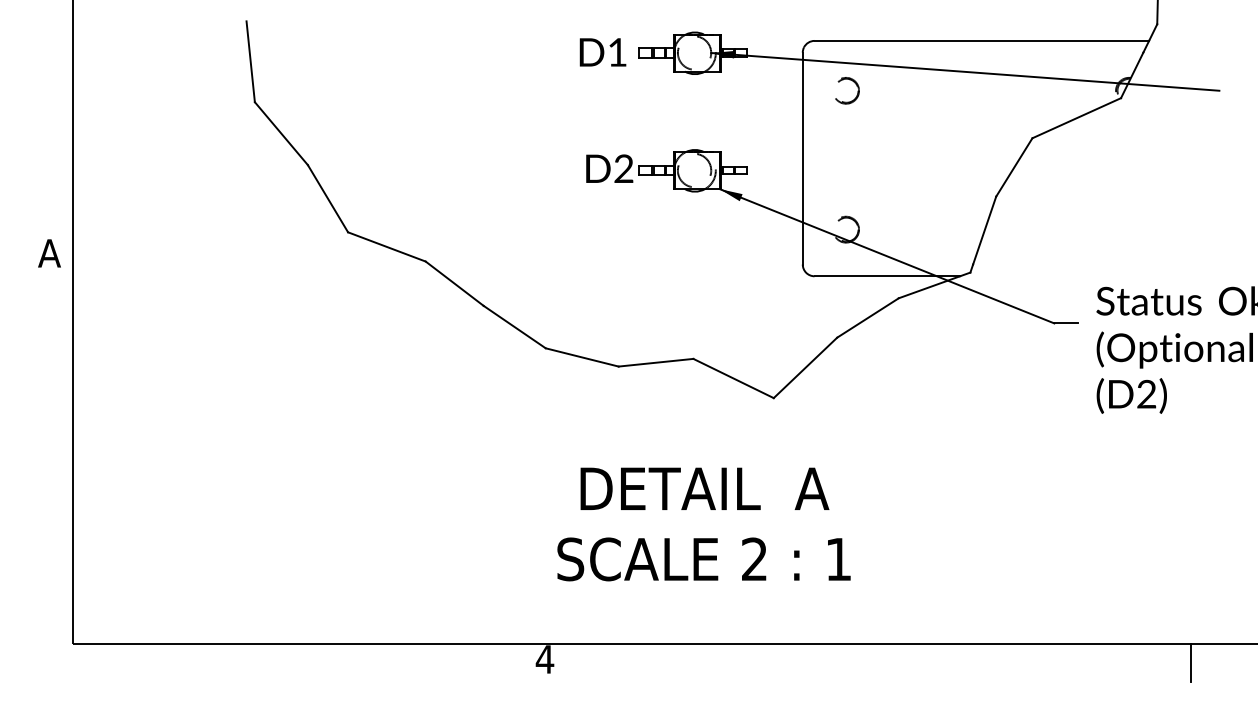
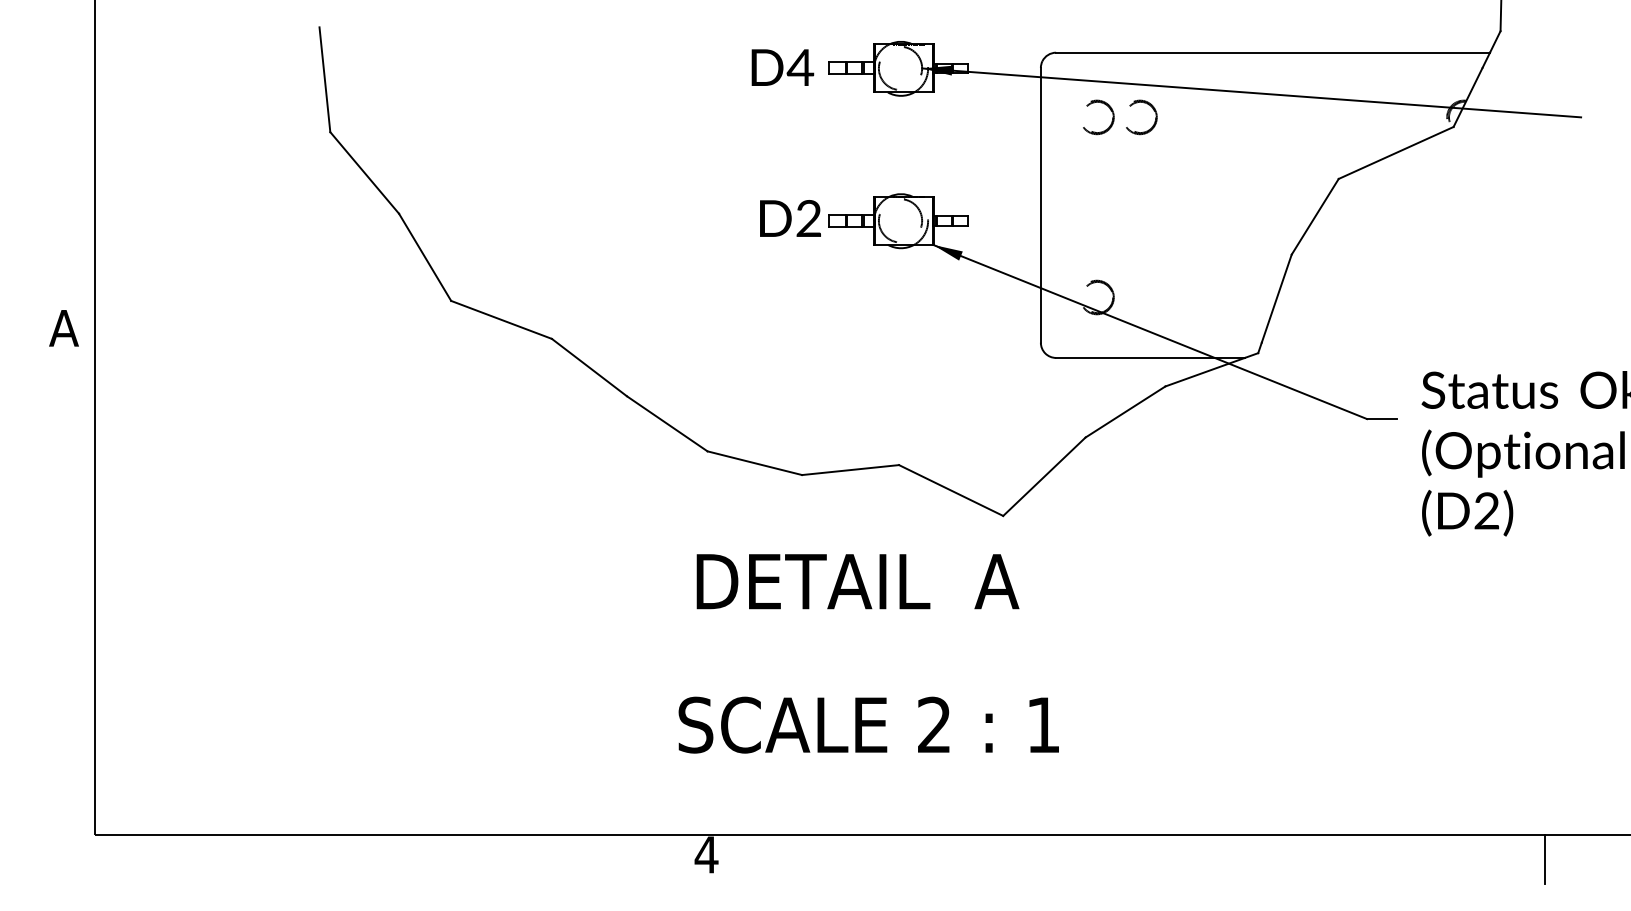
text: (617, 52) -> (800, 67), D1 -> D4
part: (888, 84) -> (1152, 109), added
text: (704, 488) -> (857, 581), moved
text: (703, 558) -> (868, 724), moved

